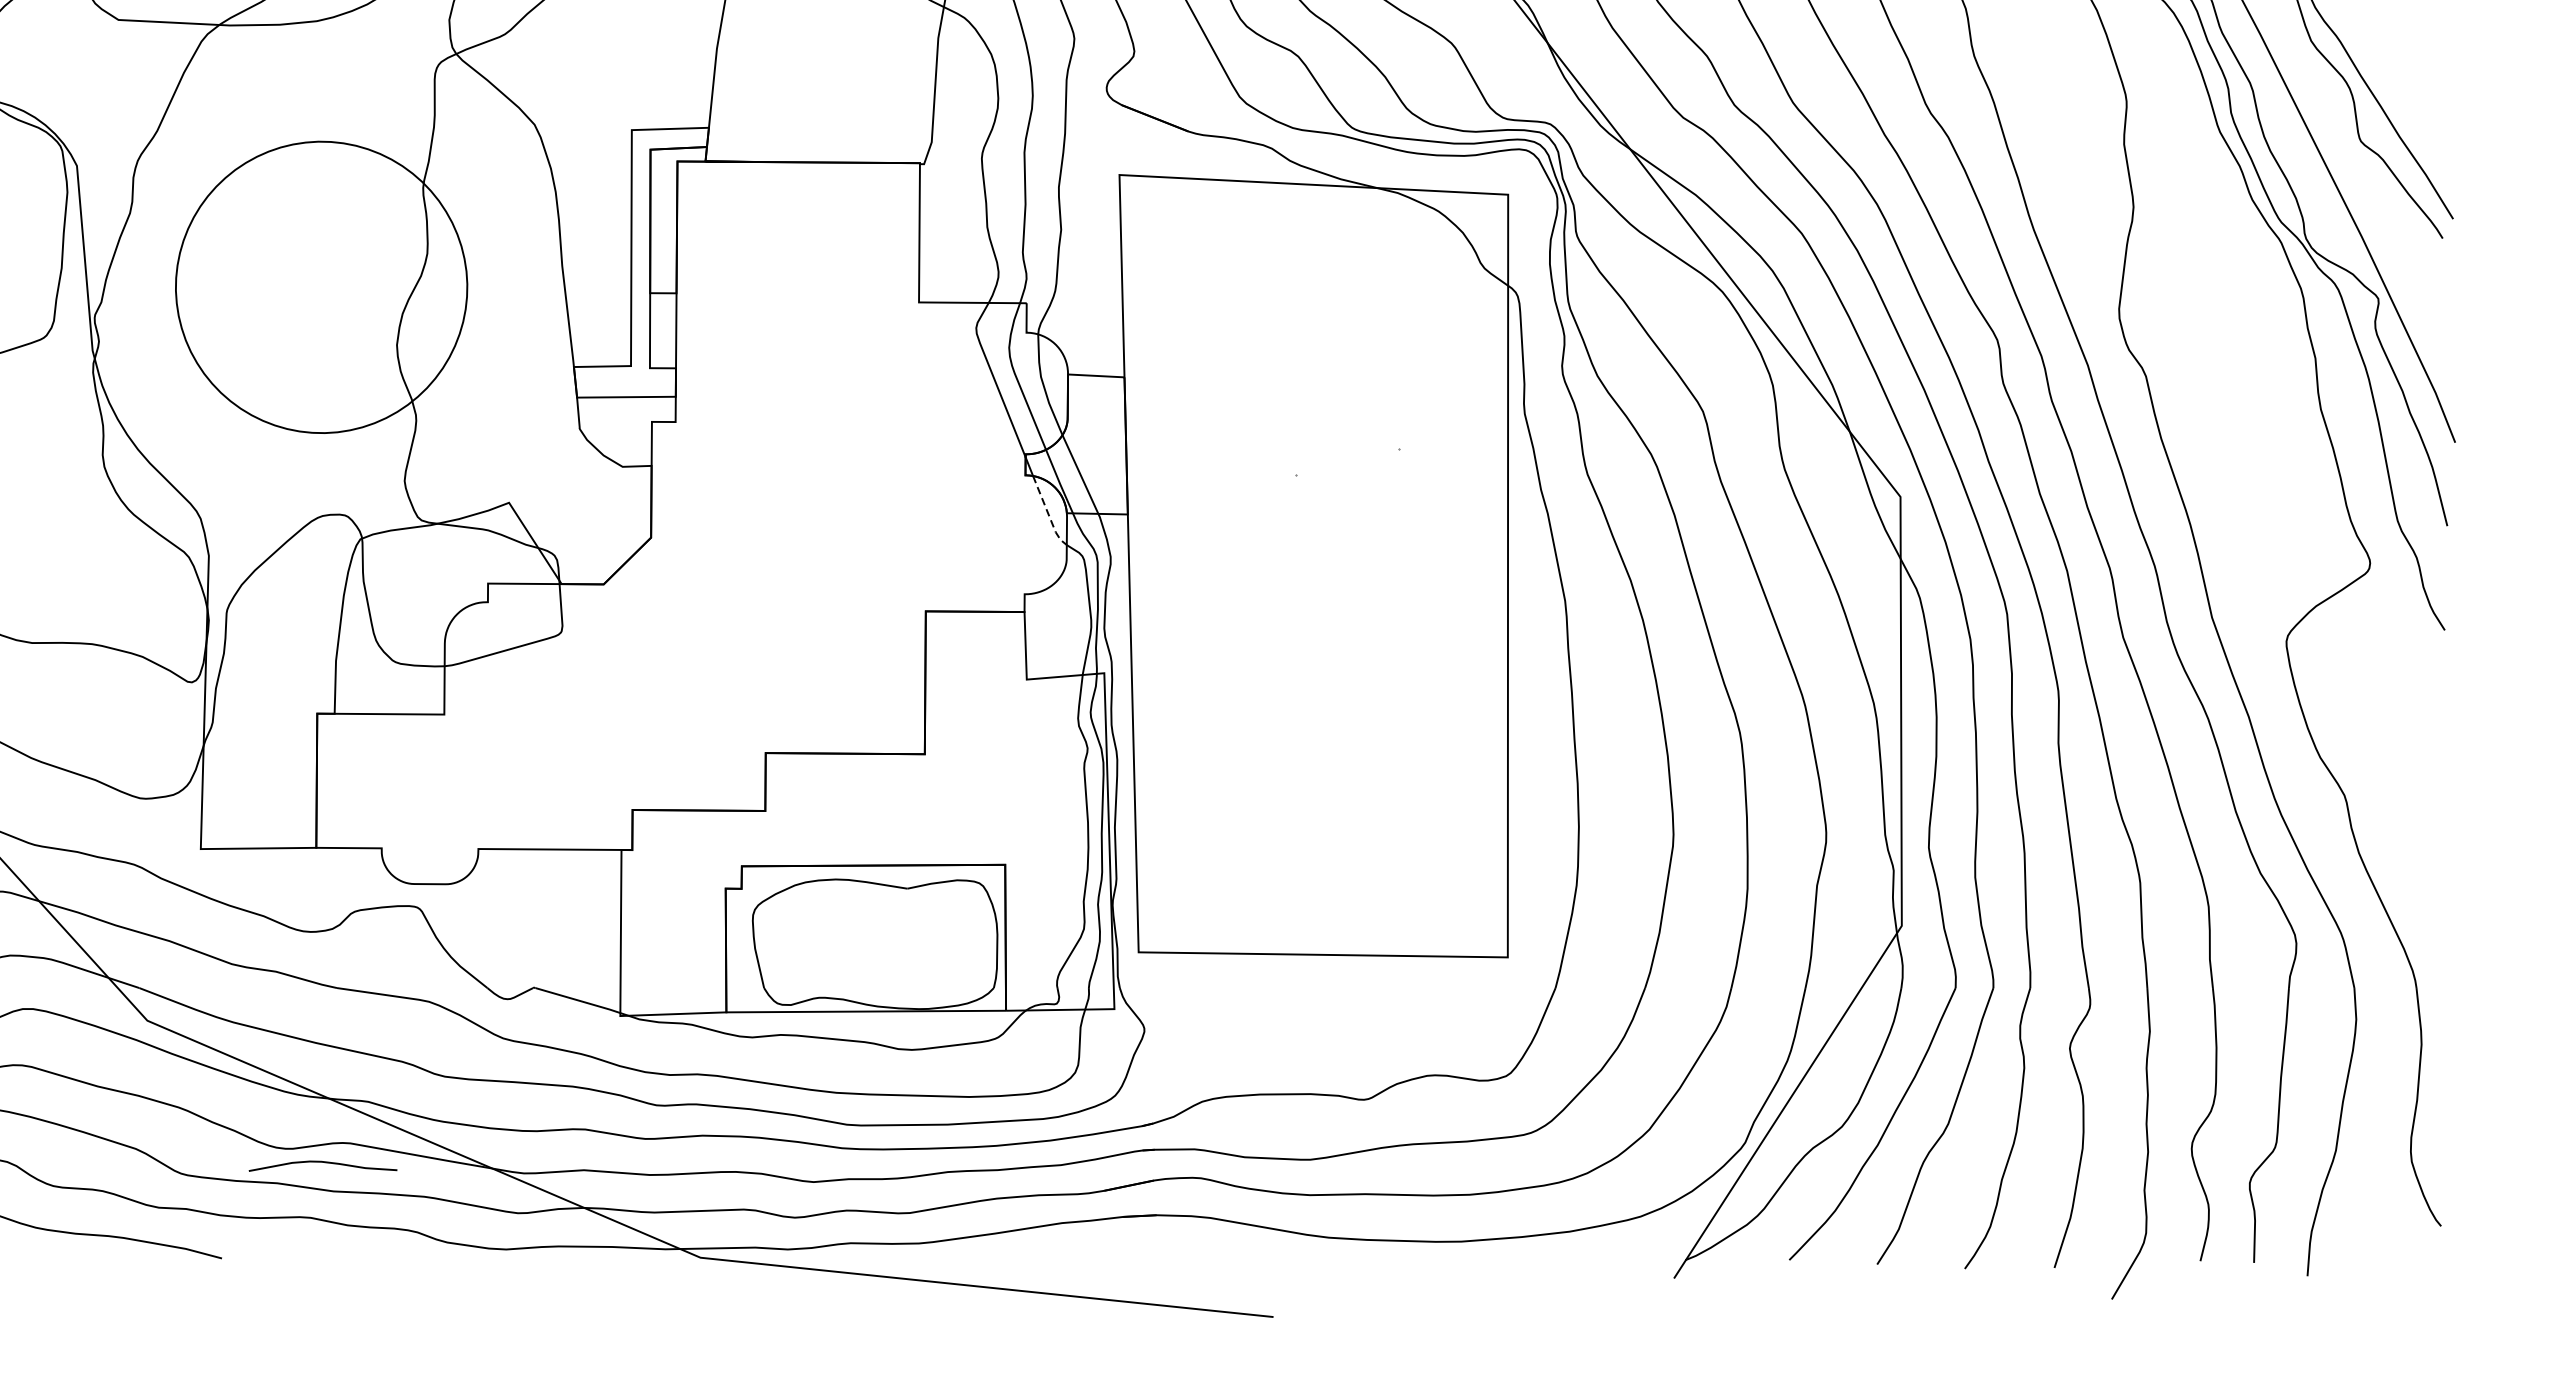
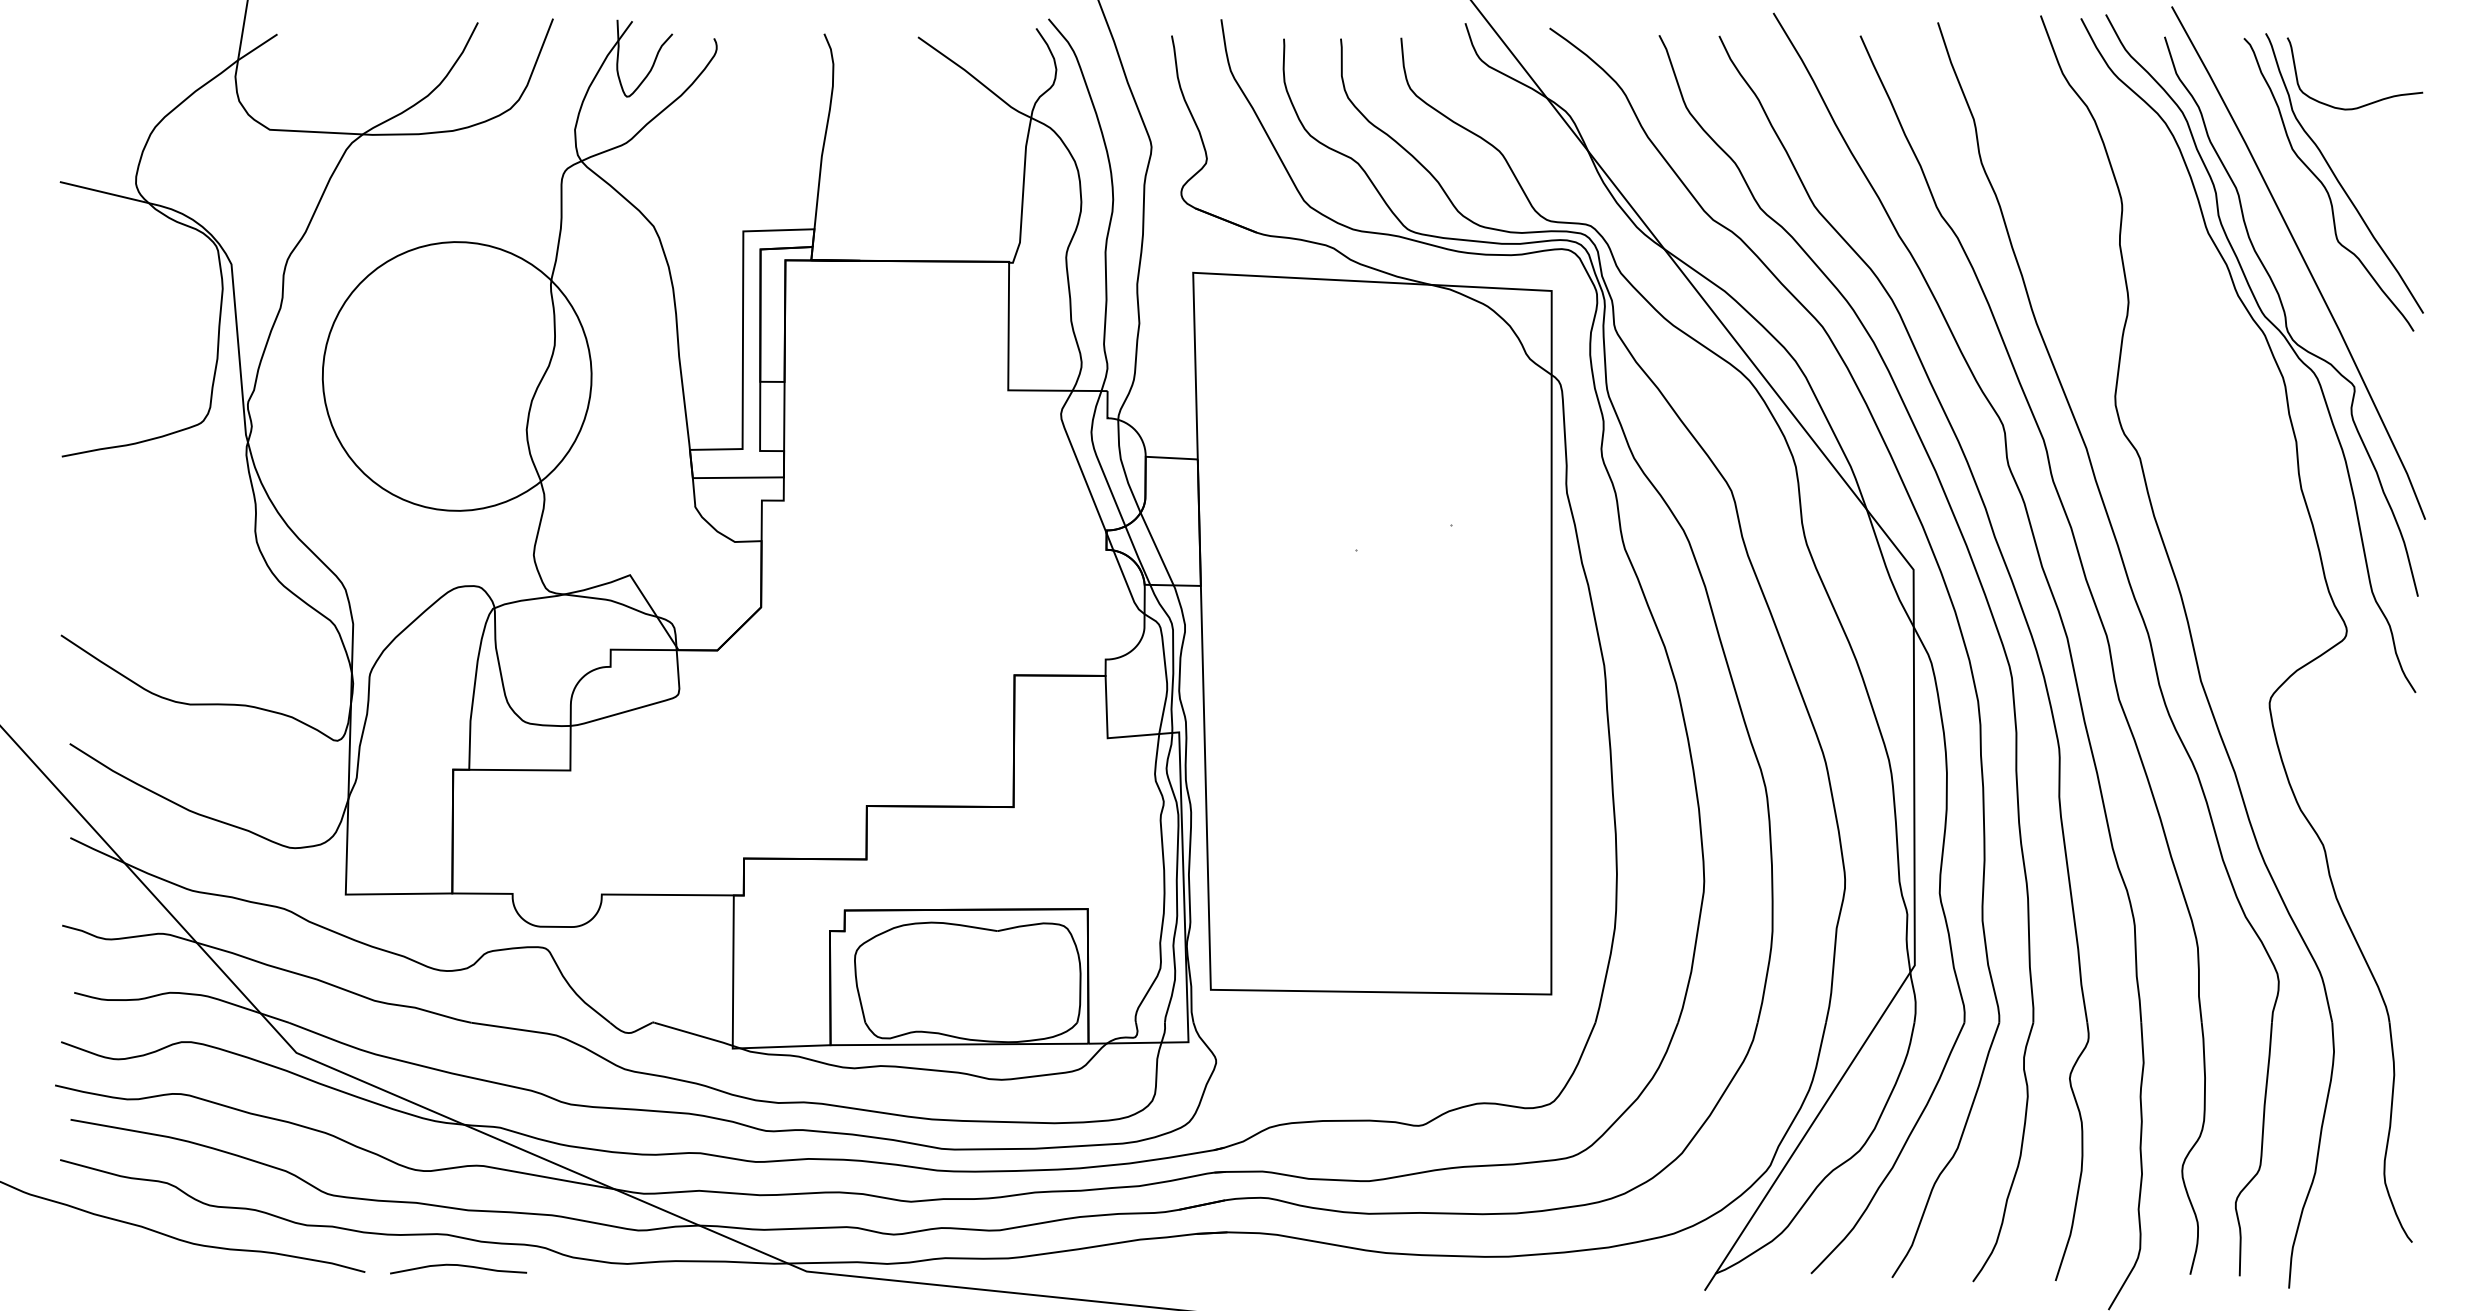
line: (1048, 514) -> (1127, 585), dashed -> solid
curve: (323, 1163) -> (458, 1266), moved

